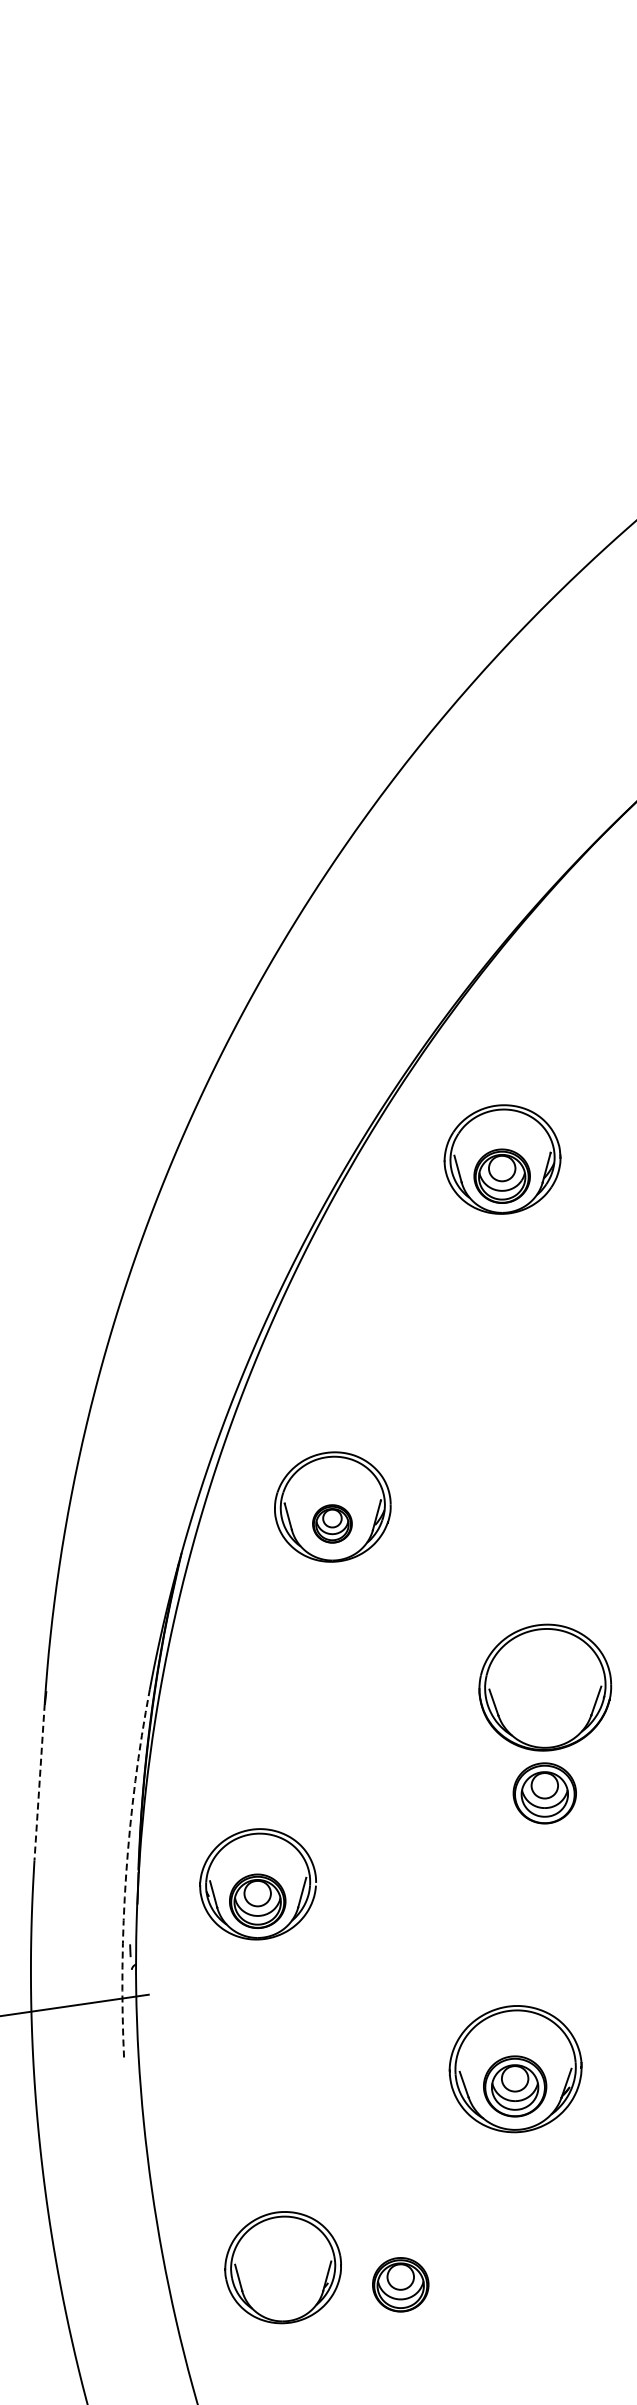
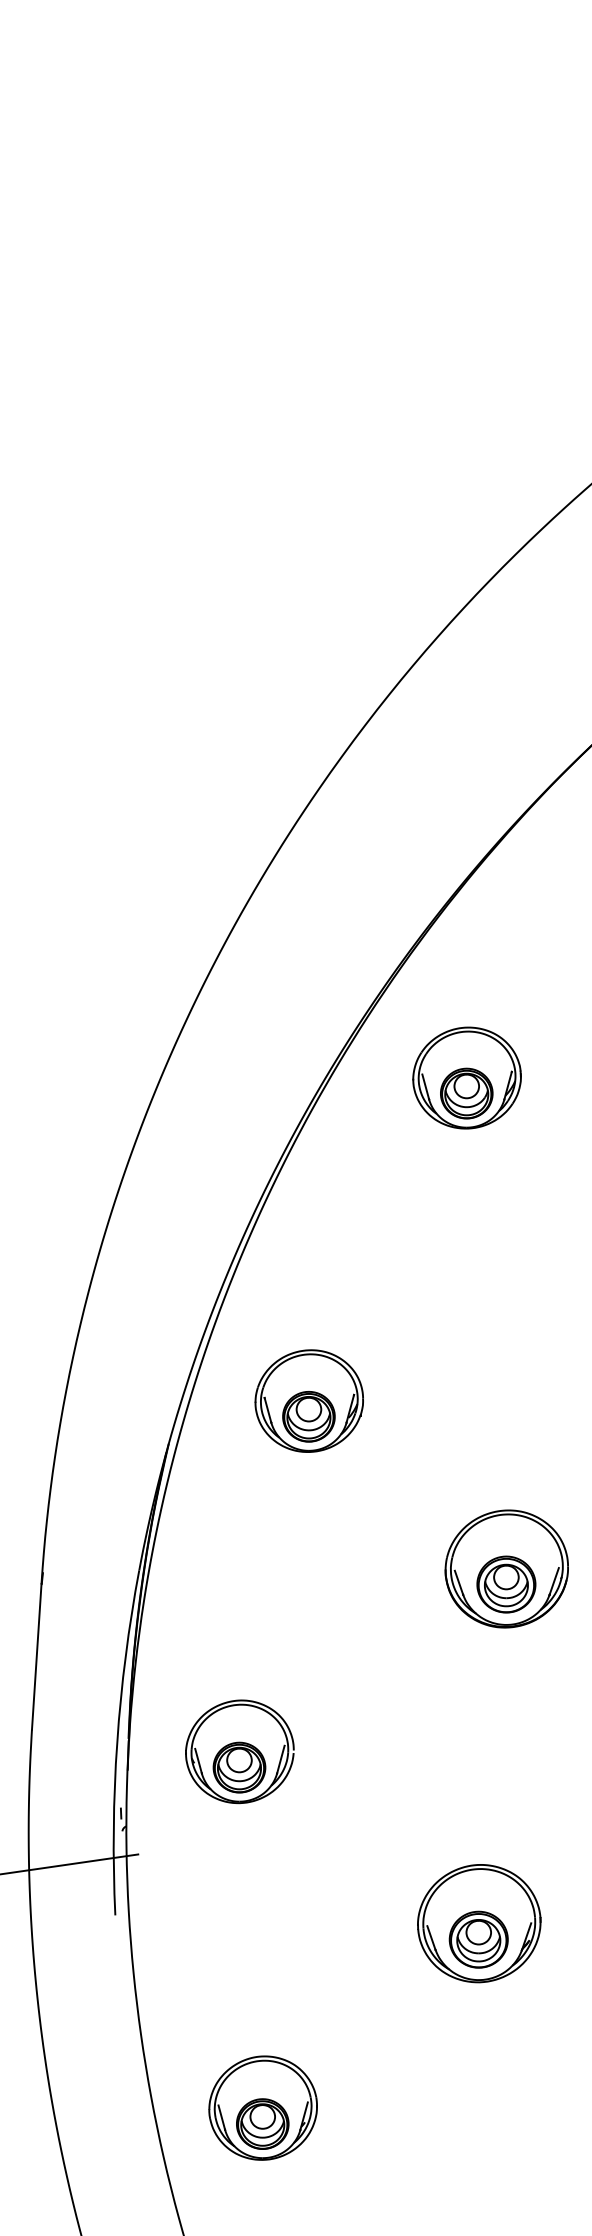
part: (332, 1523) -> (309, 1416), size x1.43
line: (39, 1782) -> (36, 1657), dashed -> solid
part: (544, 1793) -> (506, 1584), moved
arc: (126, 1874) -> (117, 1742), dashed -> solid
part: (400, 2284) -> (262, 2123), moved

